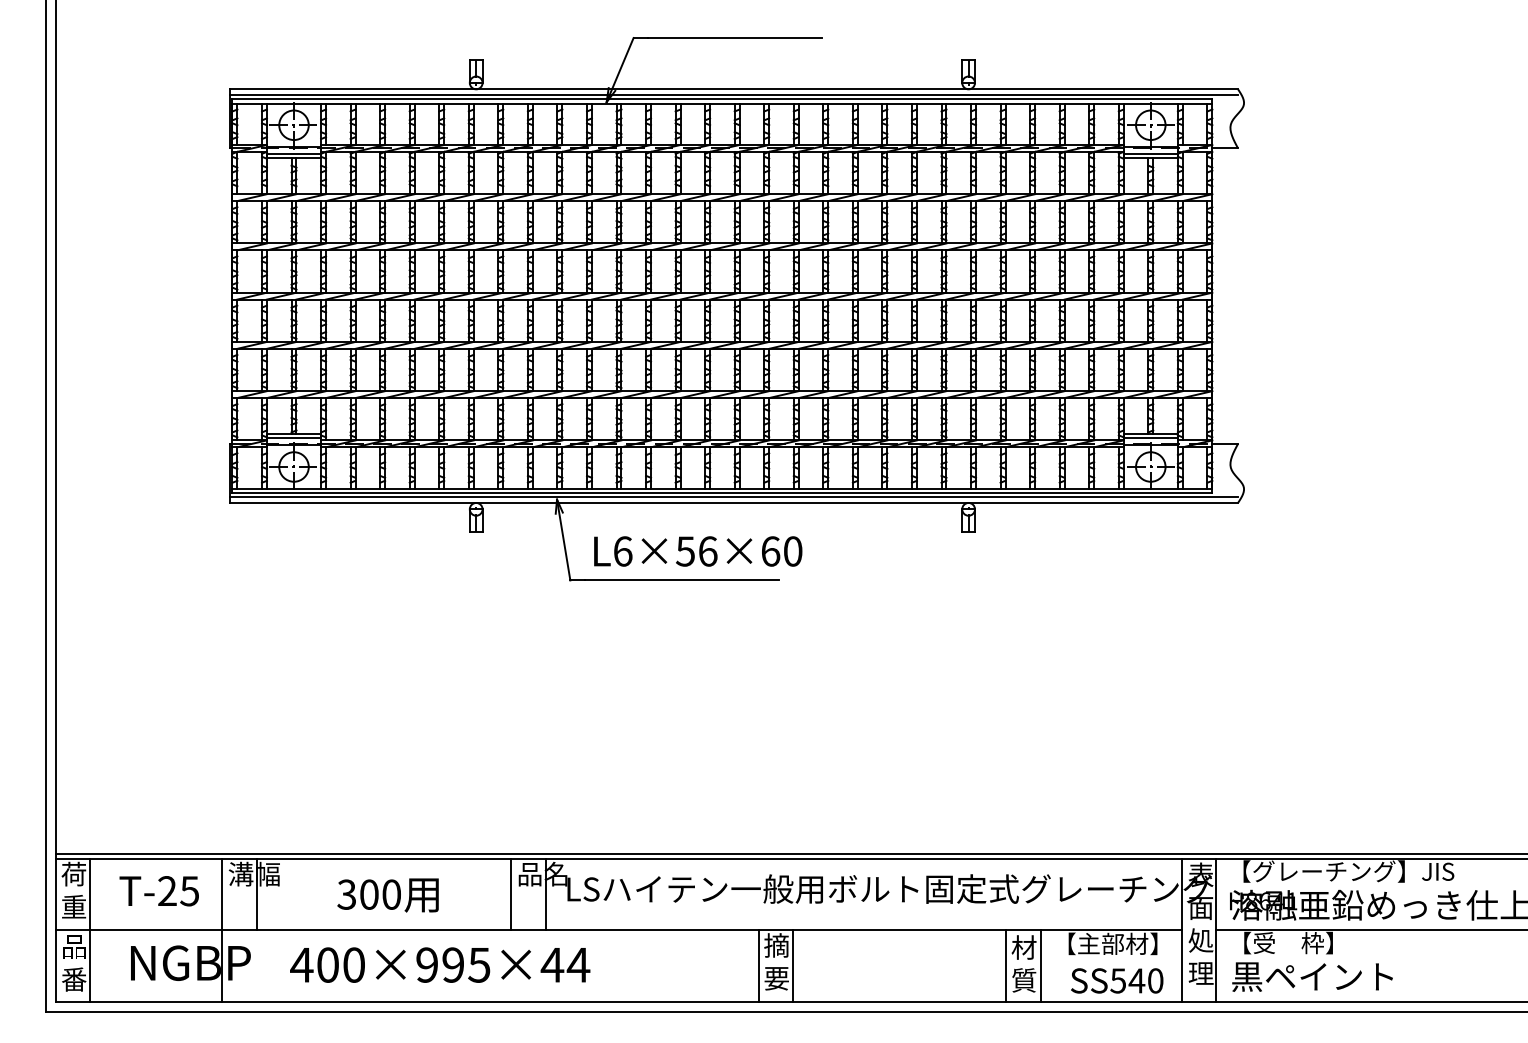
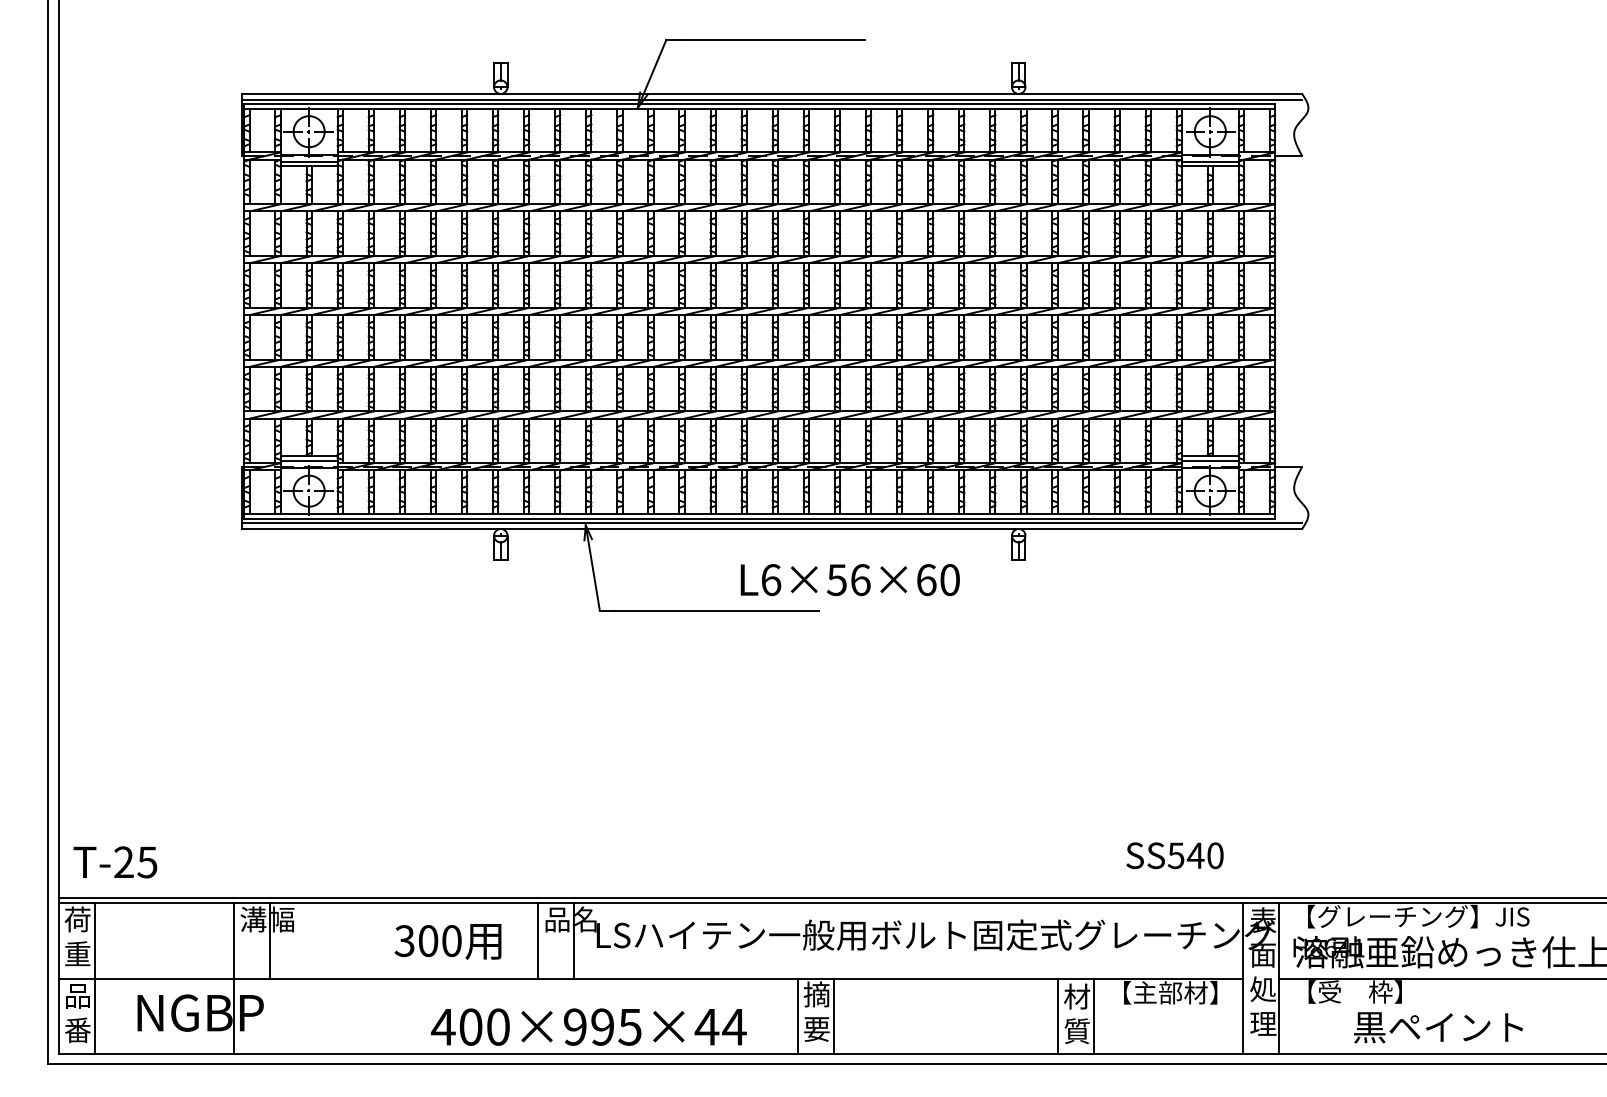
text: (697, 551) -> (849, 580), moved
text: (159, 891) -> (115, 862), moved
text: (387, 895) -> (447, 941), moved
text: (439, 964) -> (588, 1026), moved
text: (1312, 976) -> (1438, 1027), moved
text: (1116, 980) -> (1174, 855), moved

